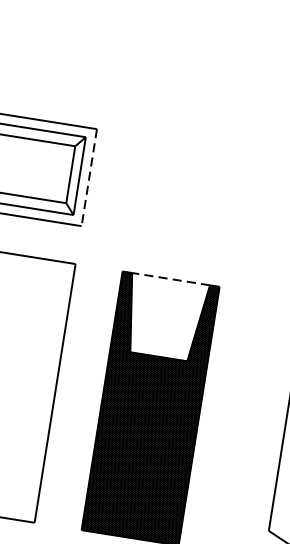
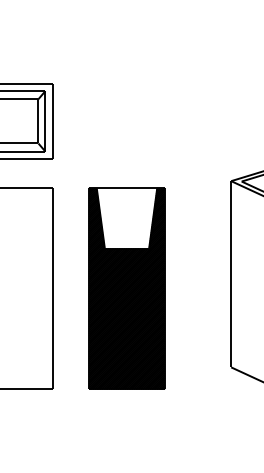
line: (88, 177) -> (52, 121), dashed -> solid
line: (170, 279) -> (126, 188), dashed -> solid

